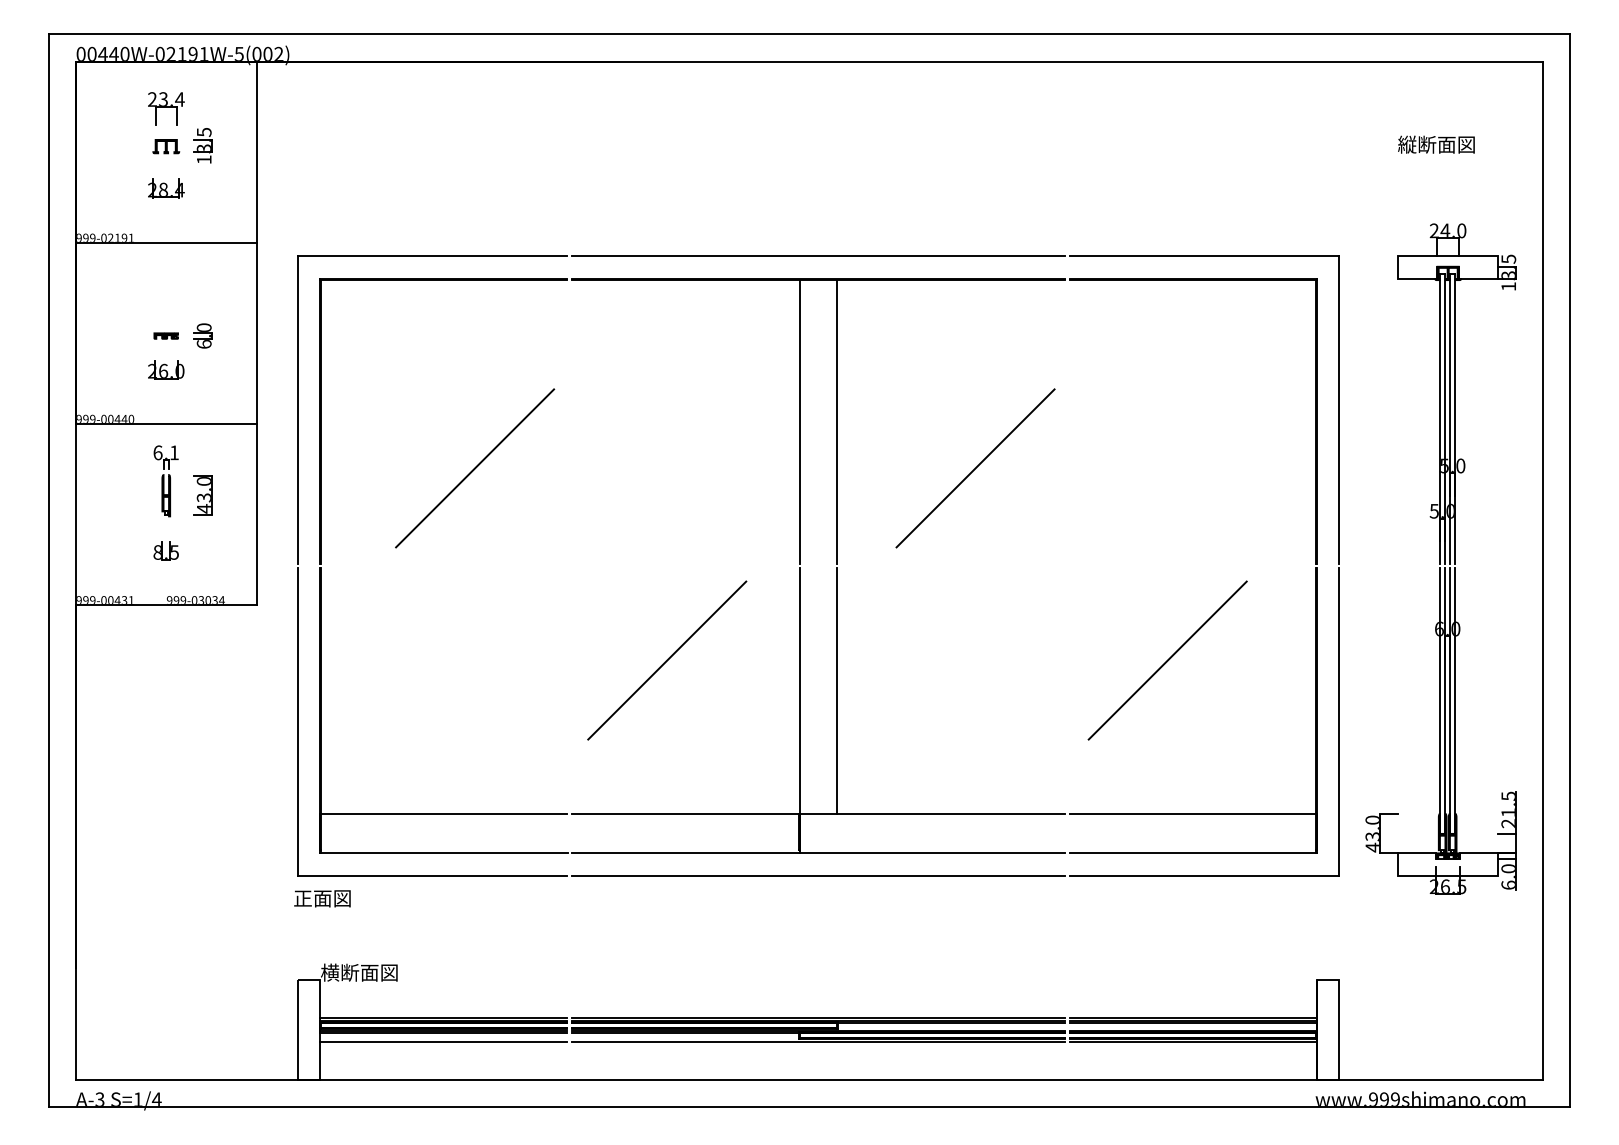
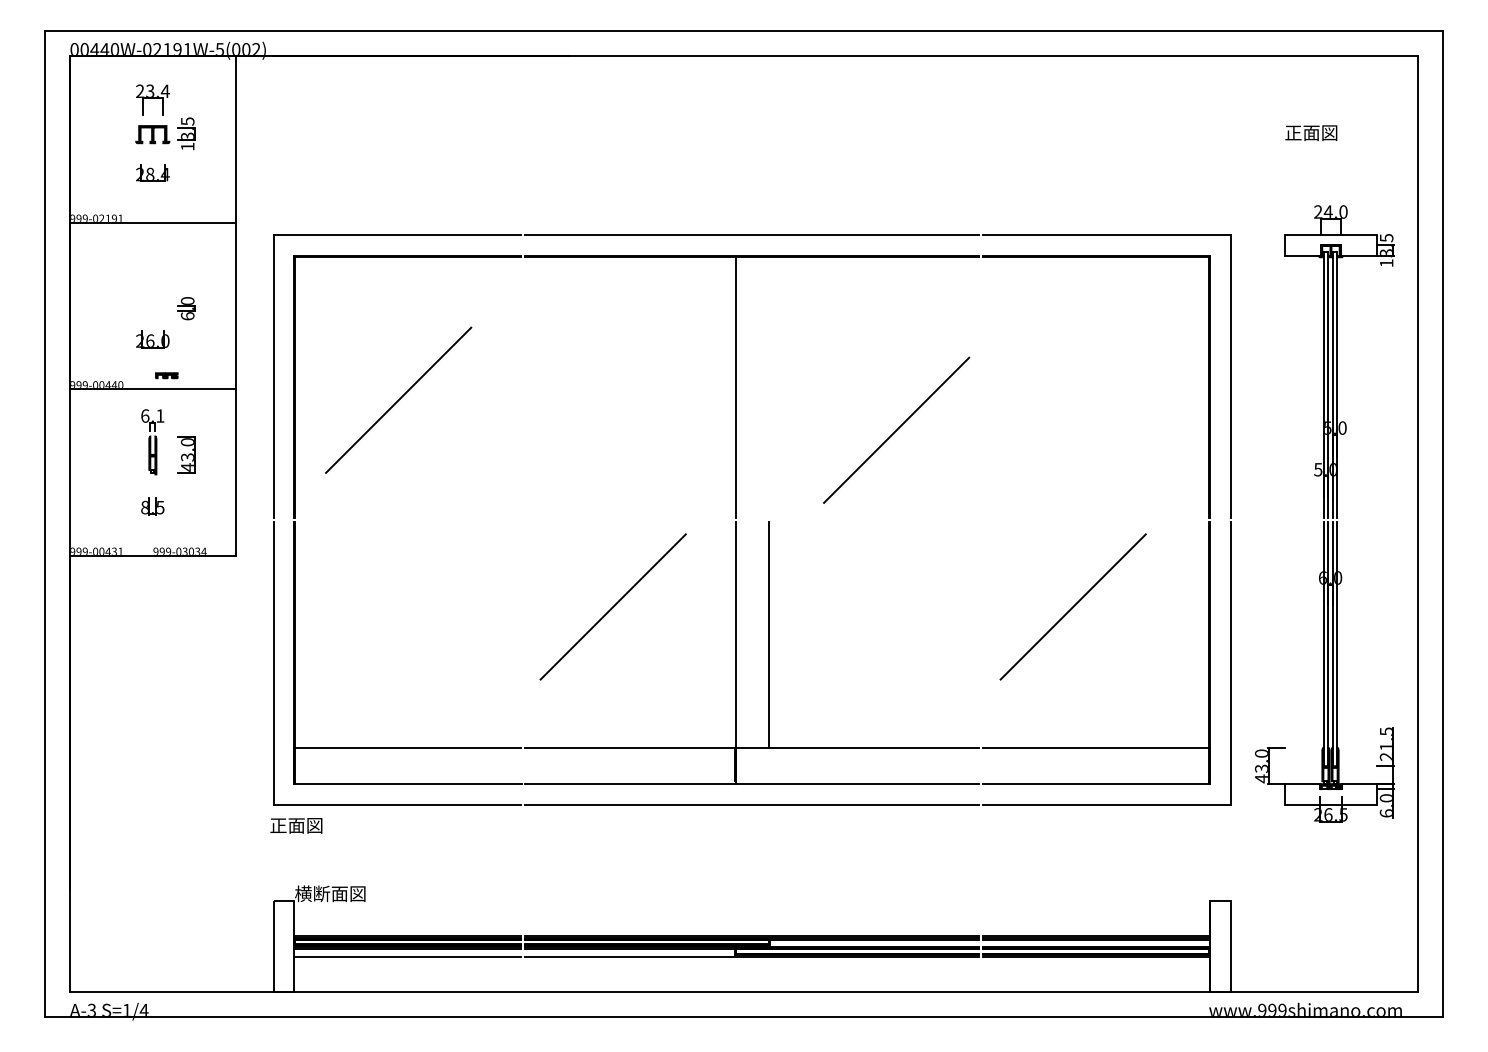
text: (1436, 144) -> (1320, 132), 縦断面図 -> 正面図
part: (165, 146) -> (152, 134), size x1.4
part: (165, 335) -> (166, 375), moved
line: (836, 421) -> (768, 387), removed
line: (474, 467) -> (398, 399), moved

